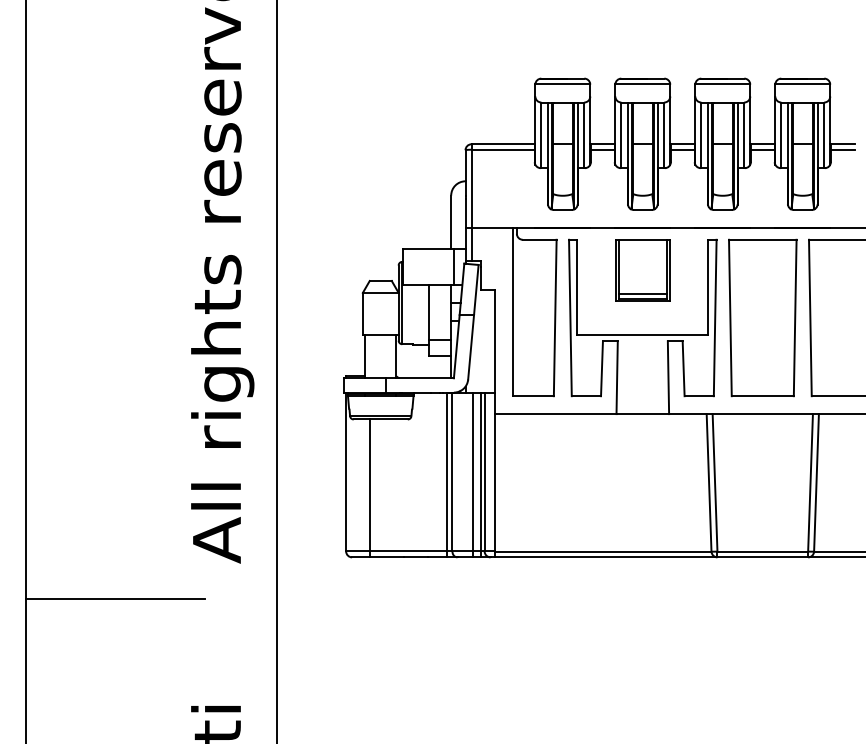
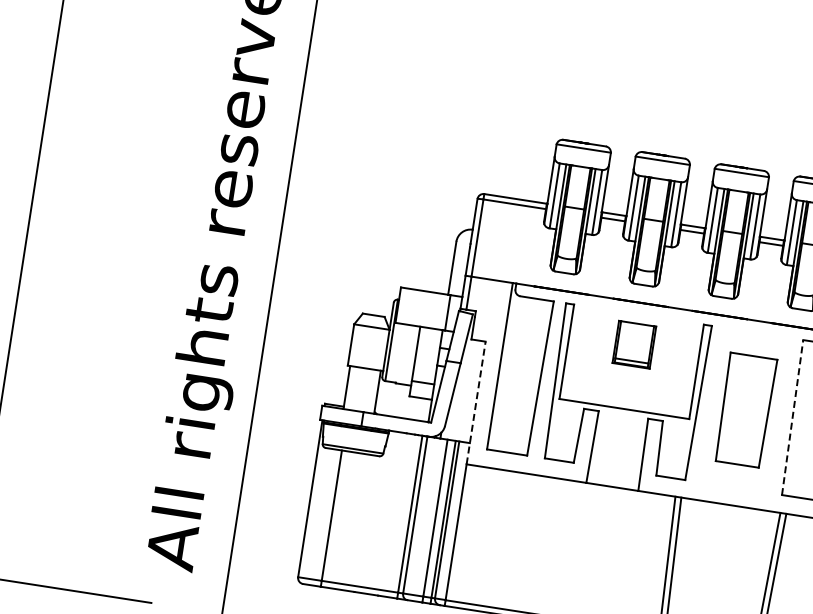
part: (642, 270) -> (634, 344), size x0.7
part: (762, 317) -> (745, 409), size x0.7
line: (810, 317) -> (792, 417), solid -> dashed
line: (495, 351) -> (476, 402), solid -> dashed

